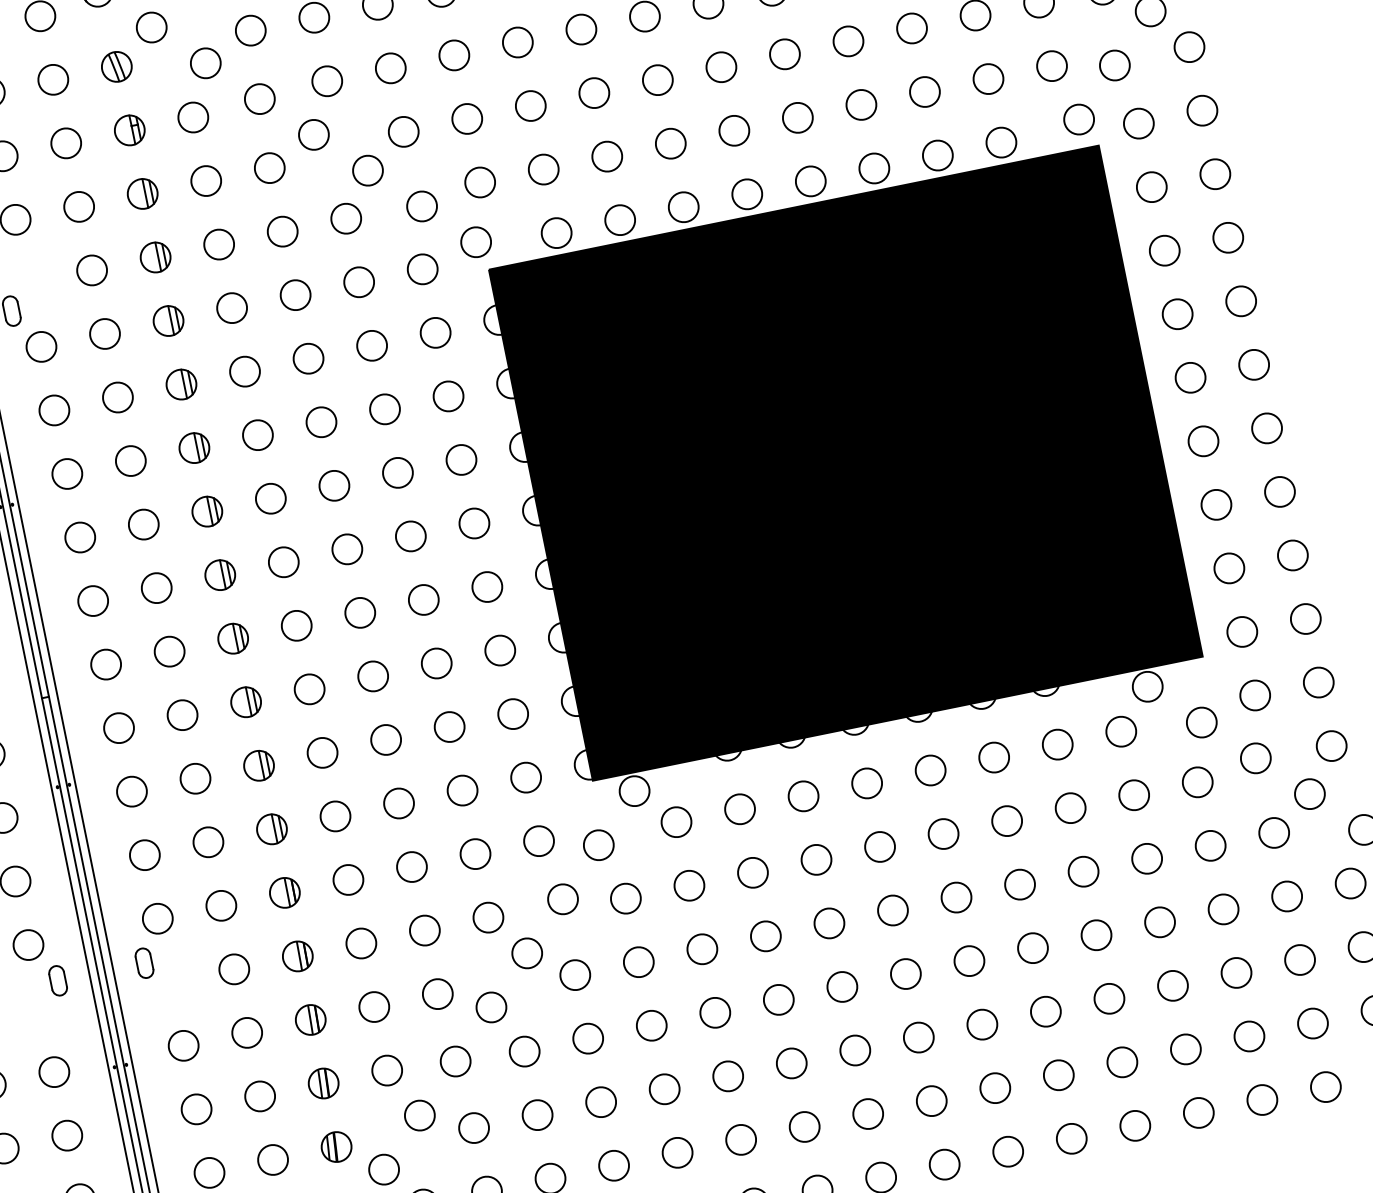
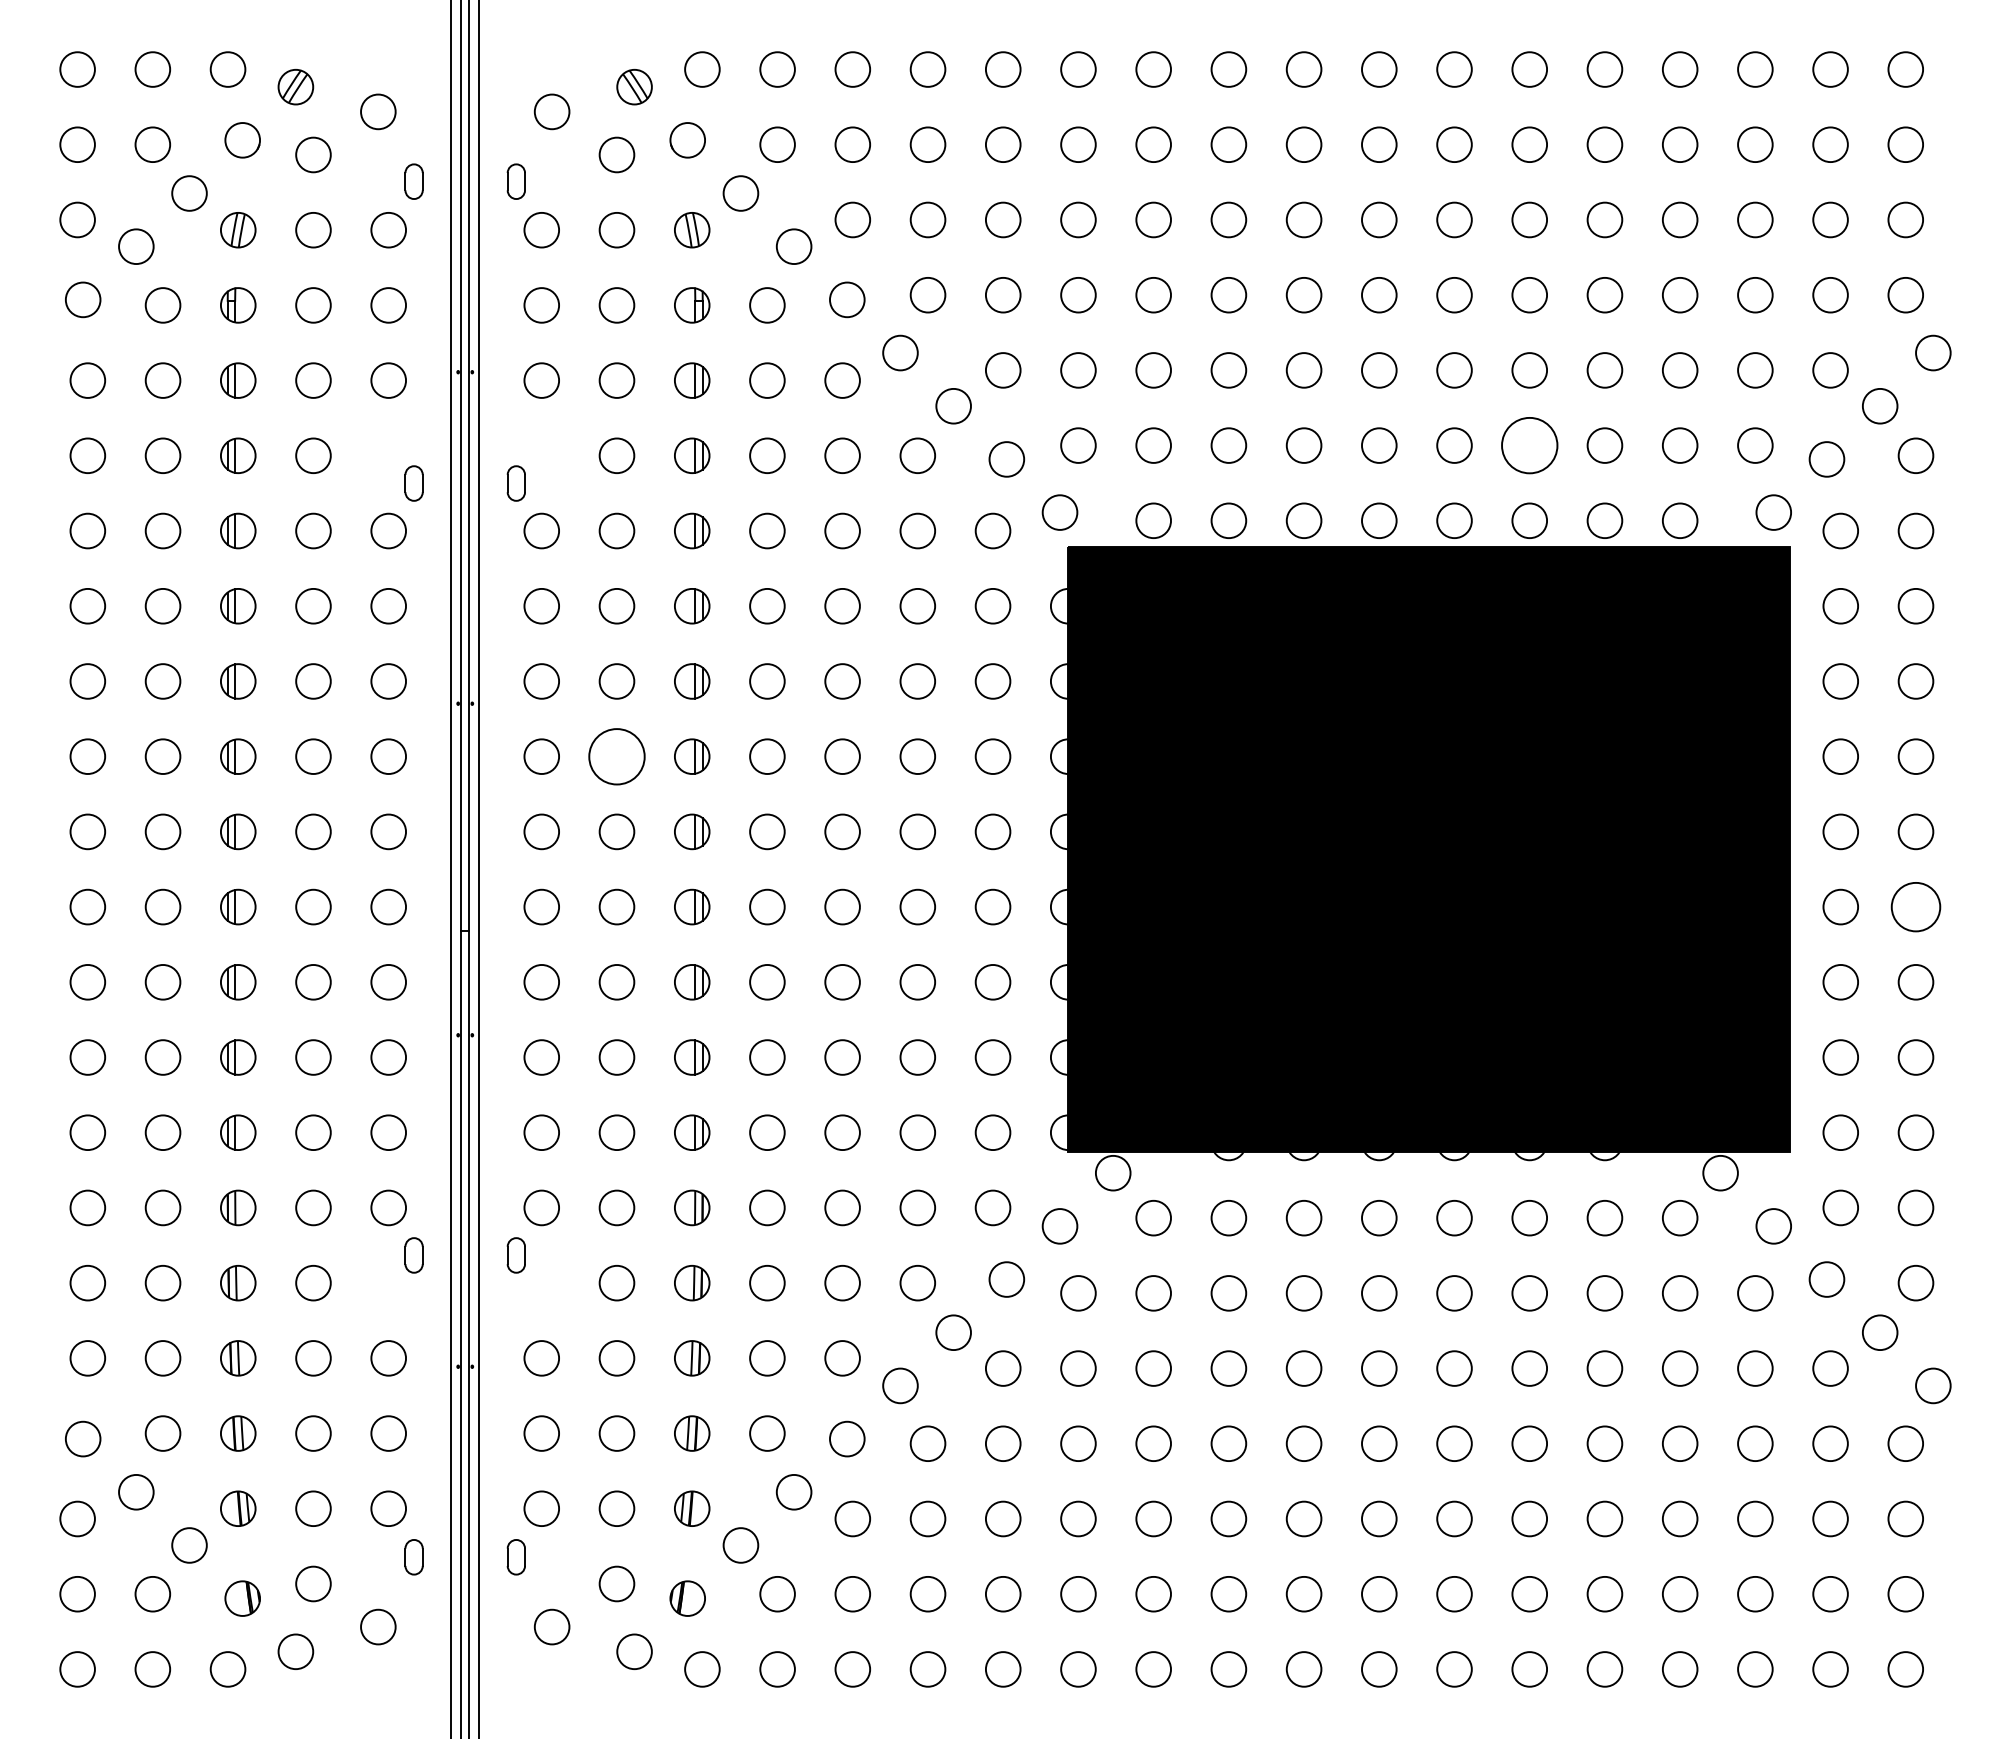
circle: (861, 104) -> (1529, 445), size x1.6
circle: (1266, 427) -> (1915, 906), size x1.4
circle: (143, 524) -> (616, 756), size x1.6

